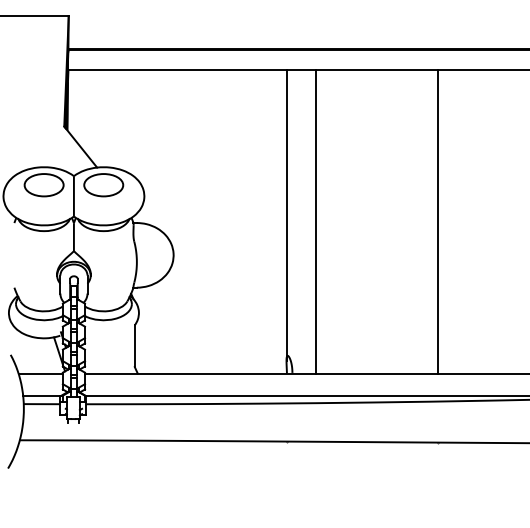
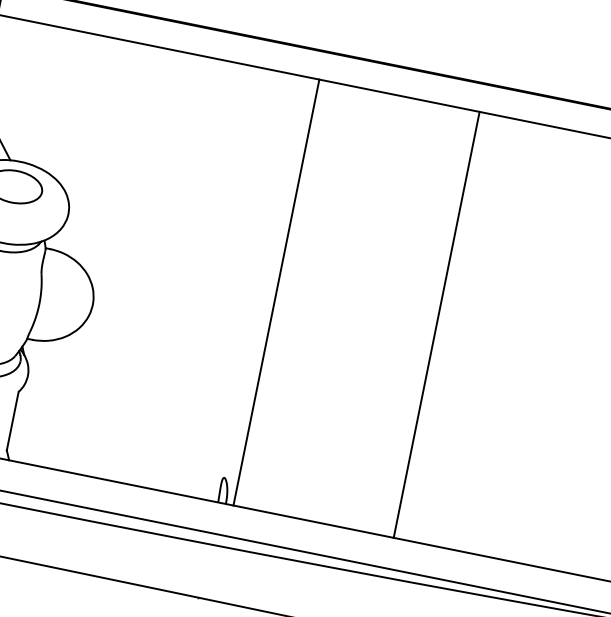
line: (286, 215) -> (262, 280), removed
line: (315, 221) -> (275, 292), moved
line: (438, 221) -> (437, 324), moved

